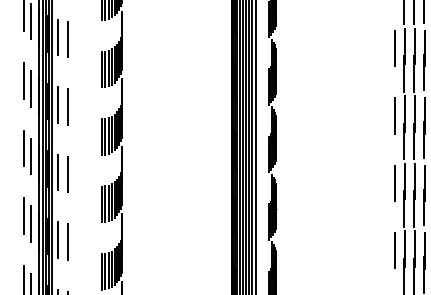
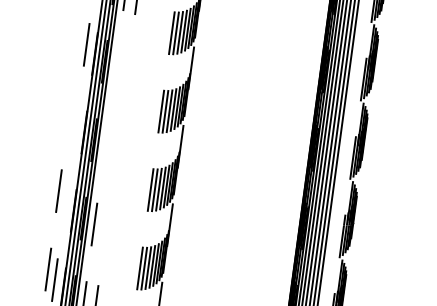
line: (24, 80) -> (80, 33), removed
line: (57, 104) -> (115, 66), removed
line: (67, 106) -> (126, 70), removed
line: (24, 148) -> (69, 112), removed
line: (30, 156) -> (75, 123), removed
line: (57, 172) -> (104, 145), removed
line: (68, 174) -> (116, 149), removed
line: (30, 223) -> (65, 200), removed
line: (68, 241) -> (106, 227), removed

